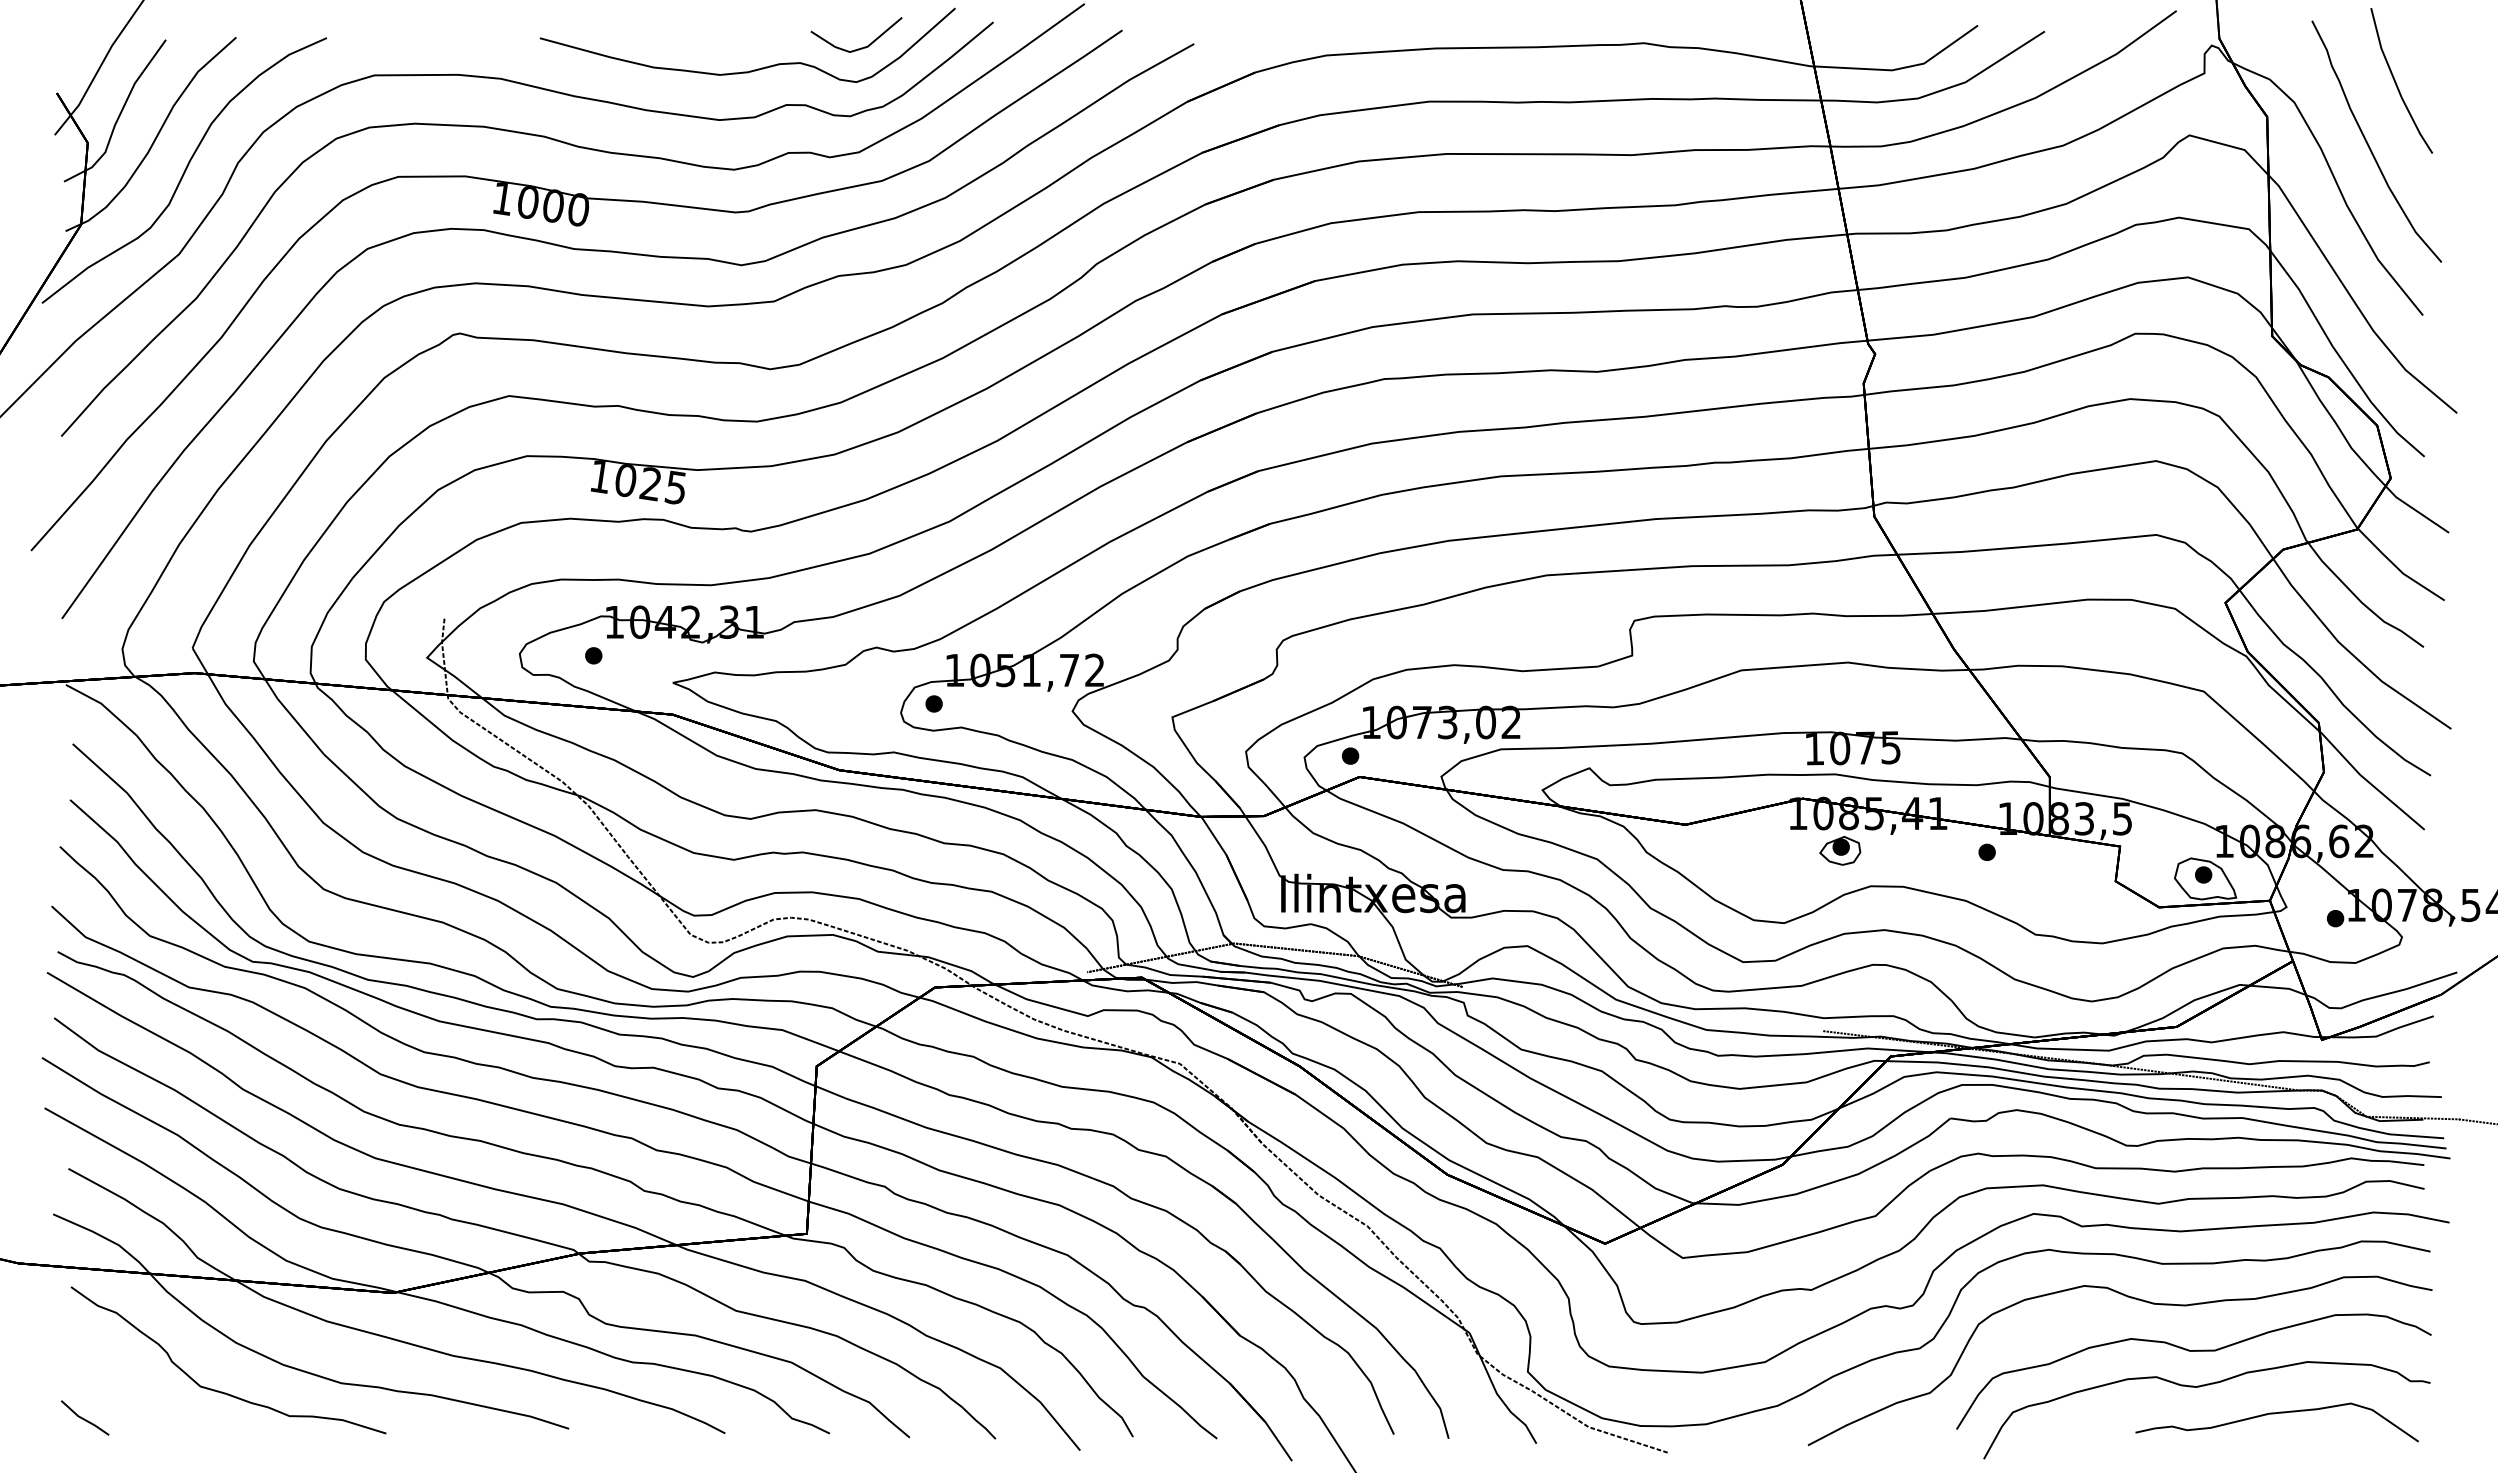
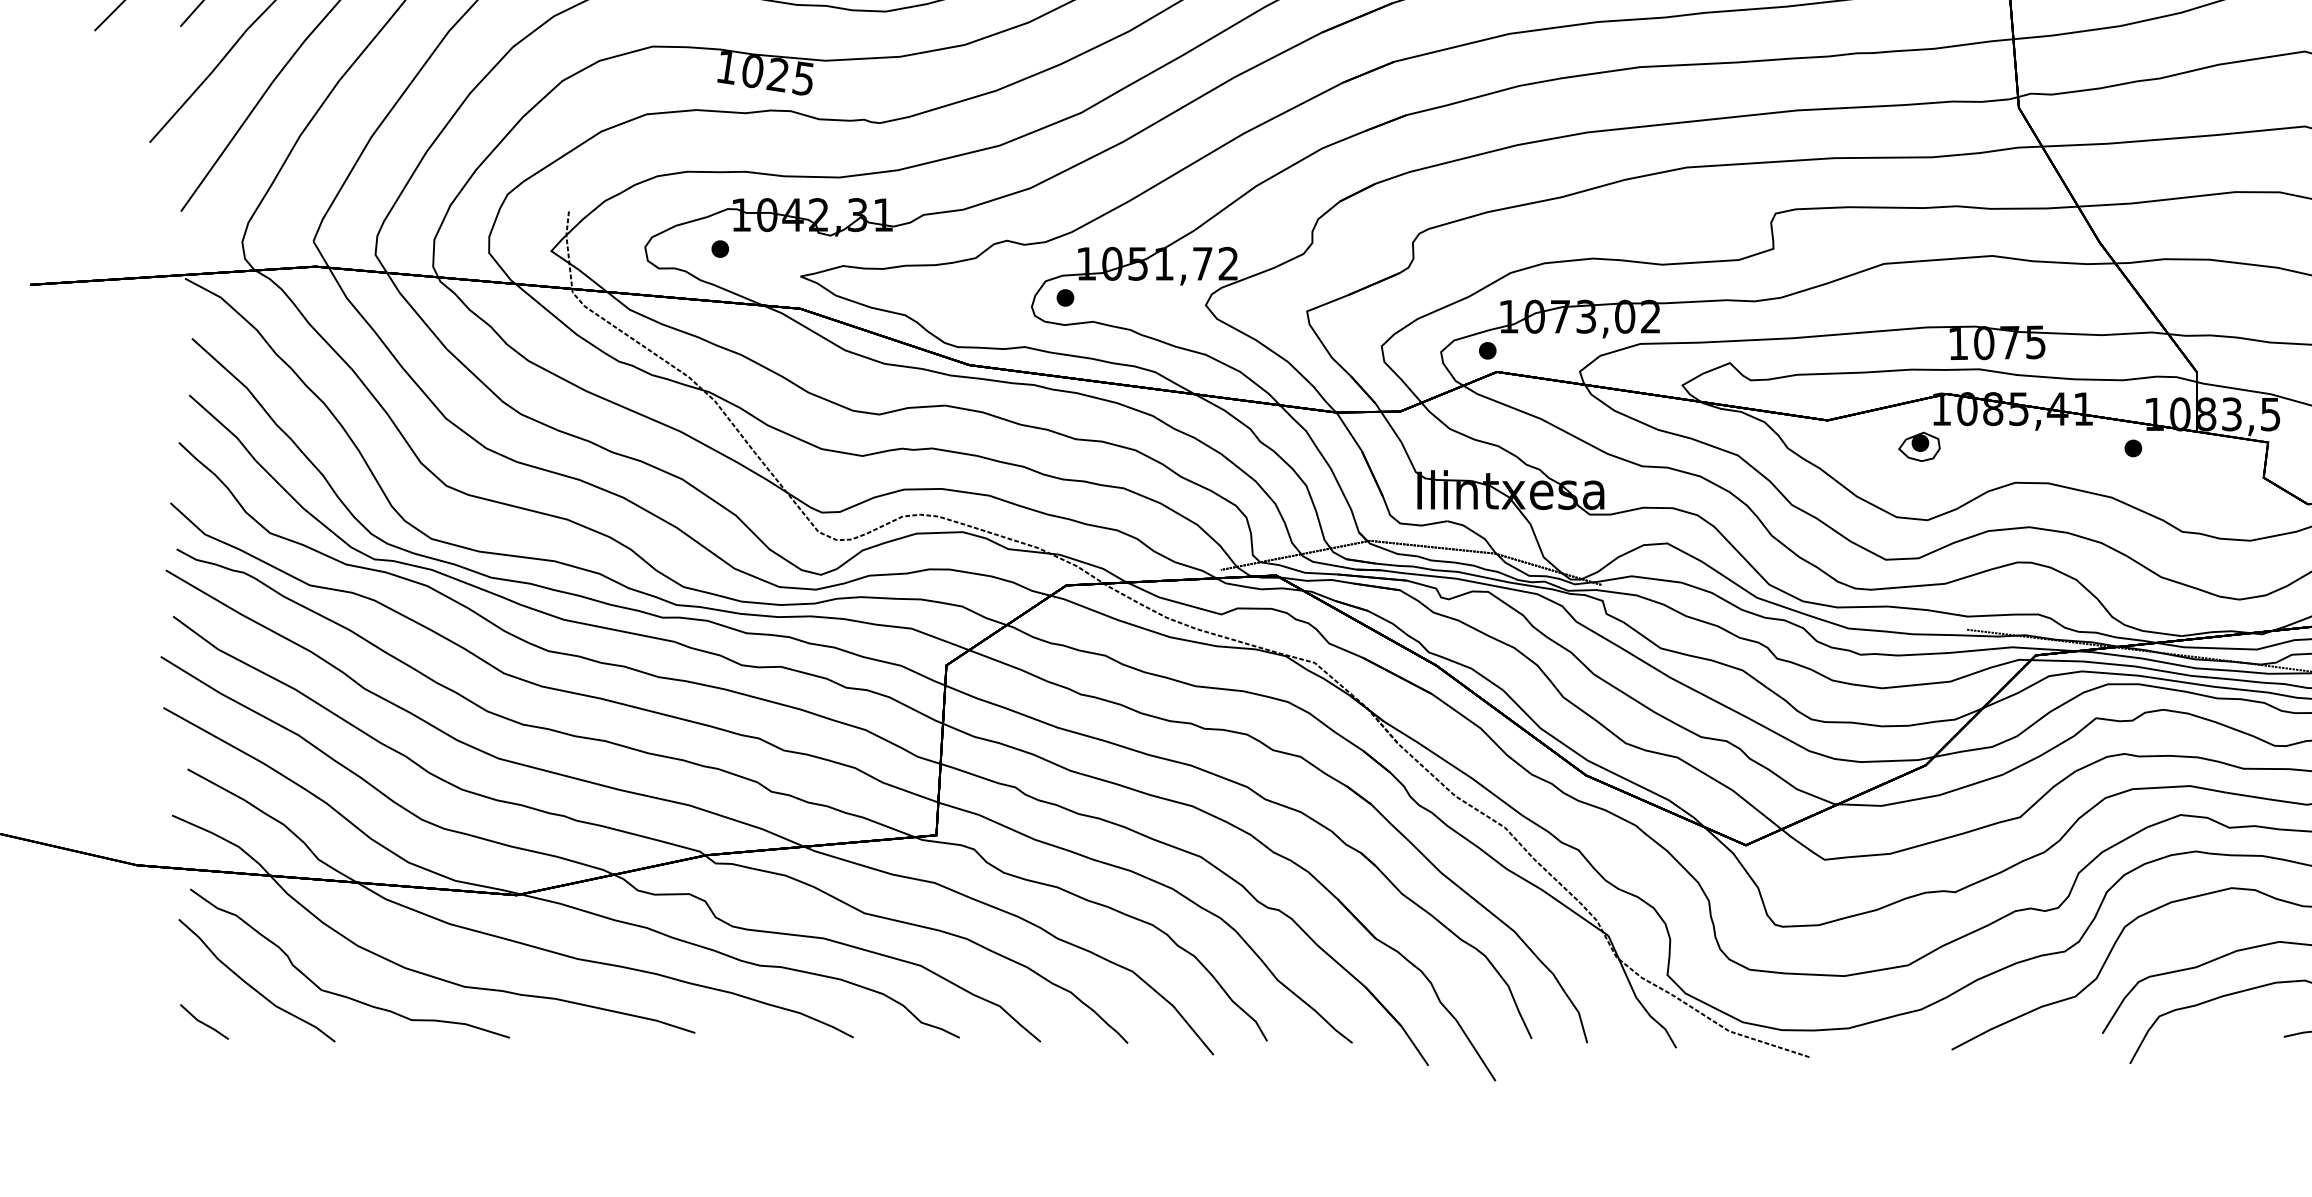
part: (1840, 850) -> (1919, 446), moved
part: (133, 1383) -> (253, 987), added

